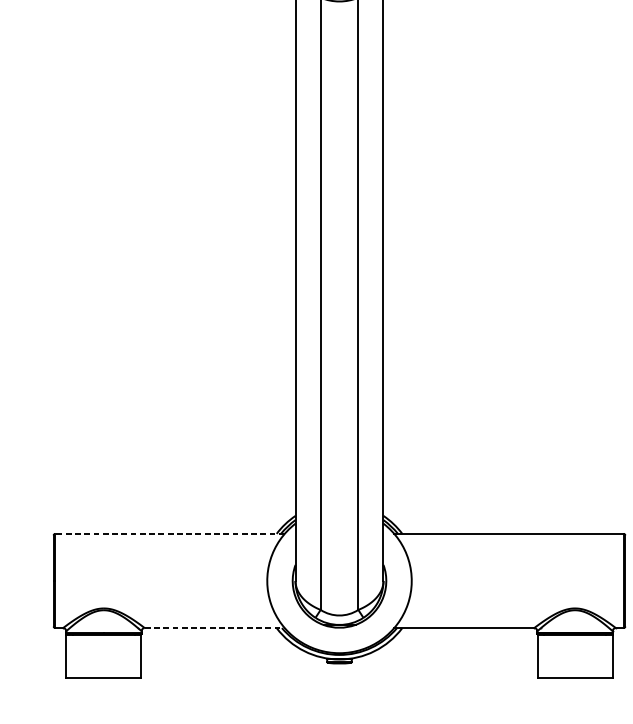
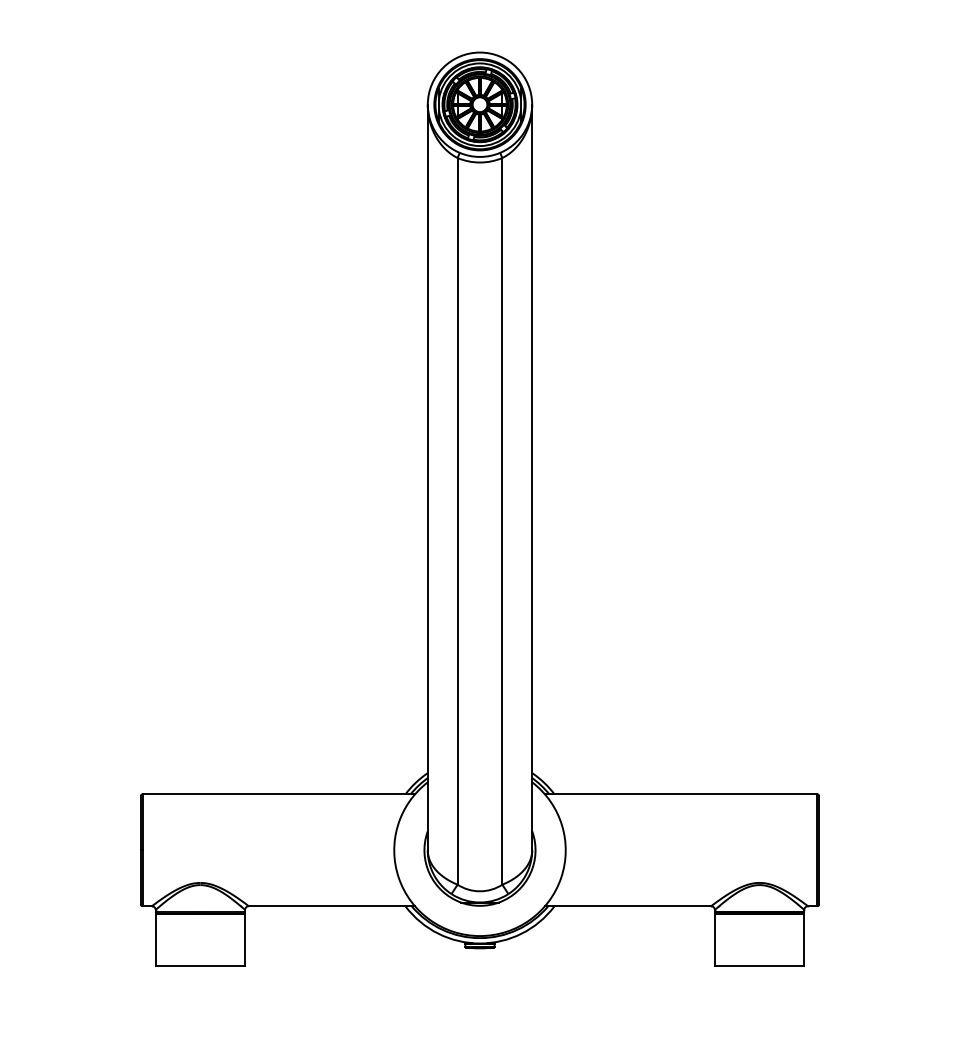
line: (169, 533) -> (278, 794), dashed -> solid
line: (215, 628) -> (332, 906), dashed -> solid

